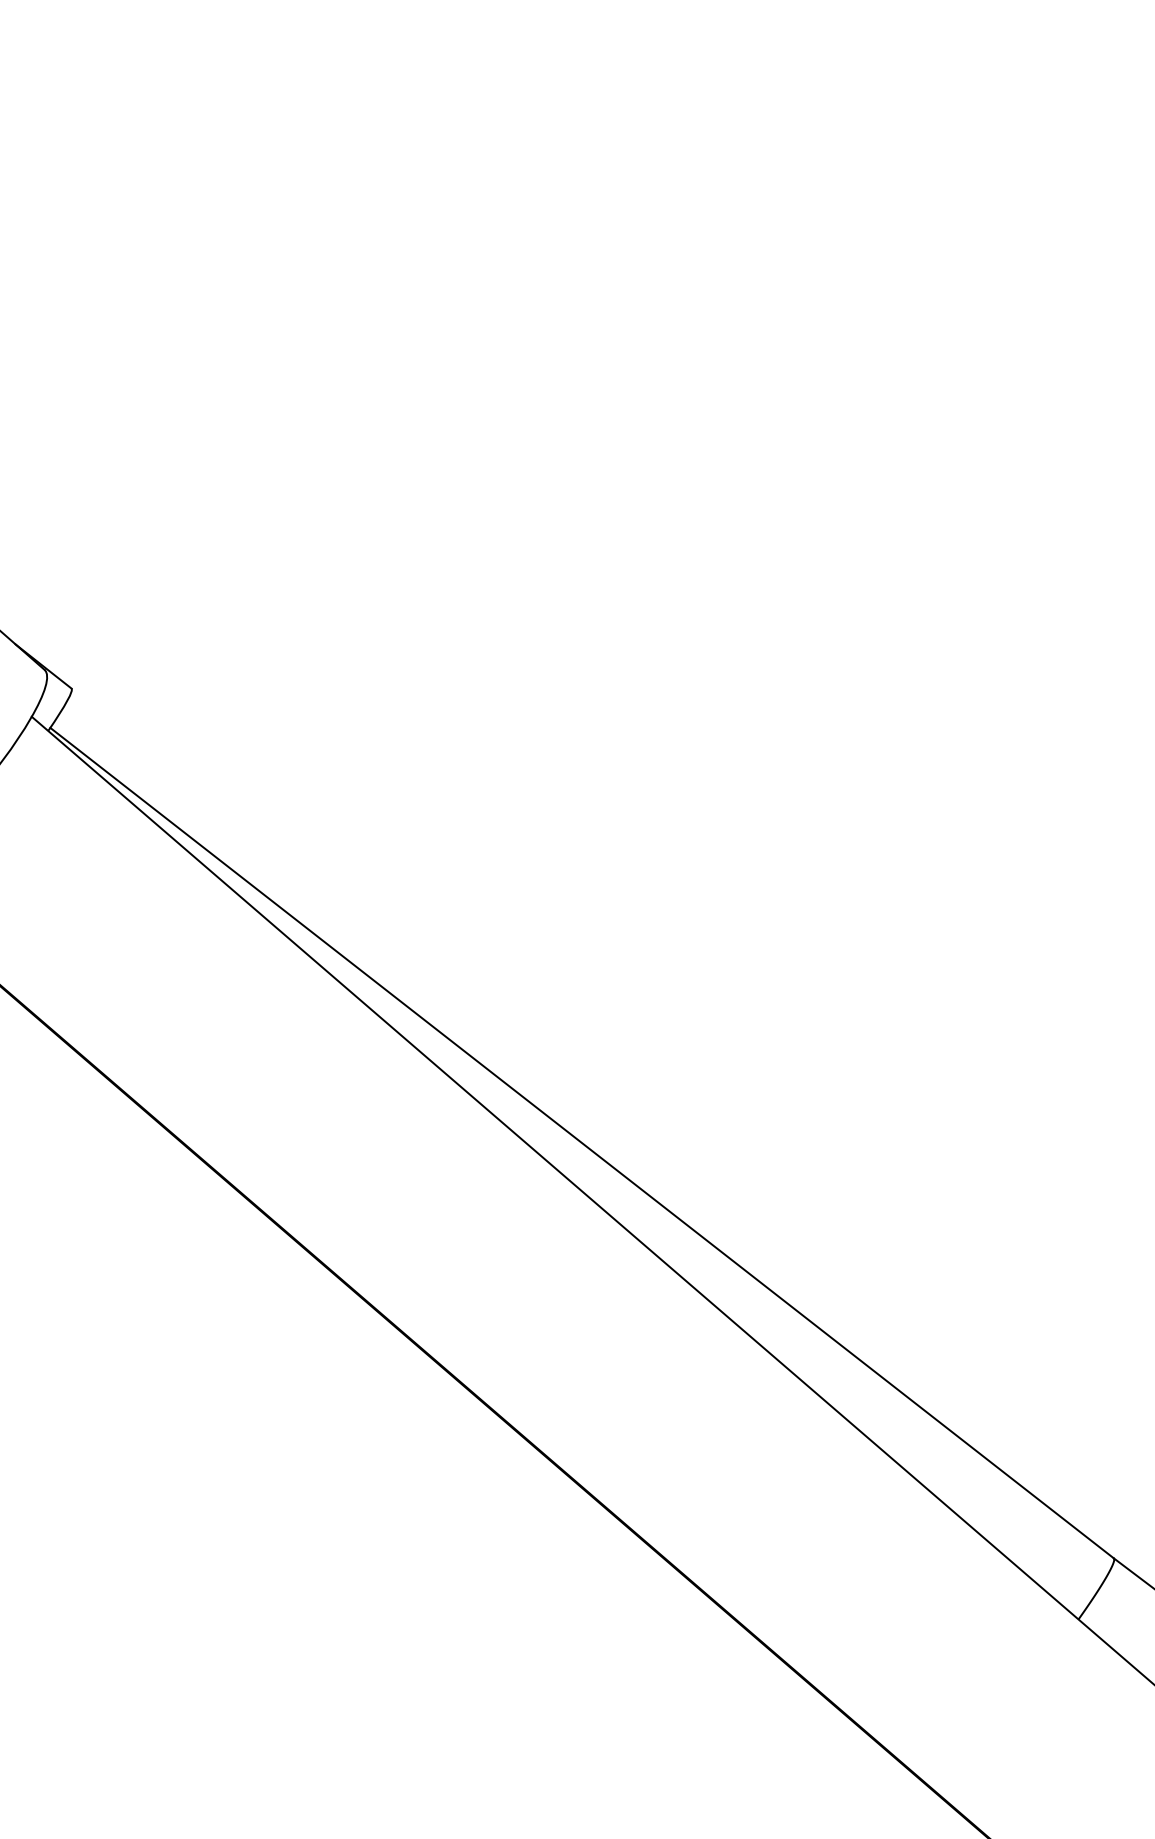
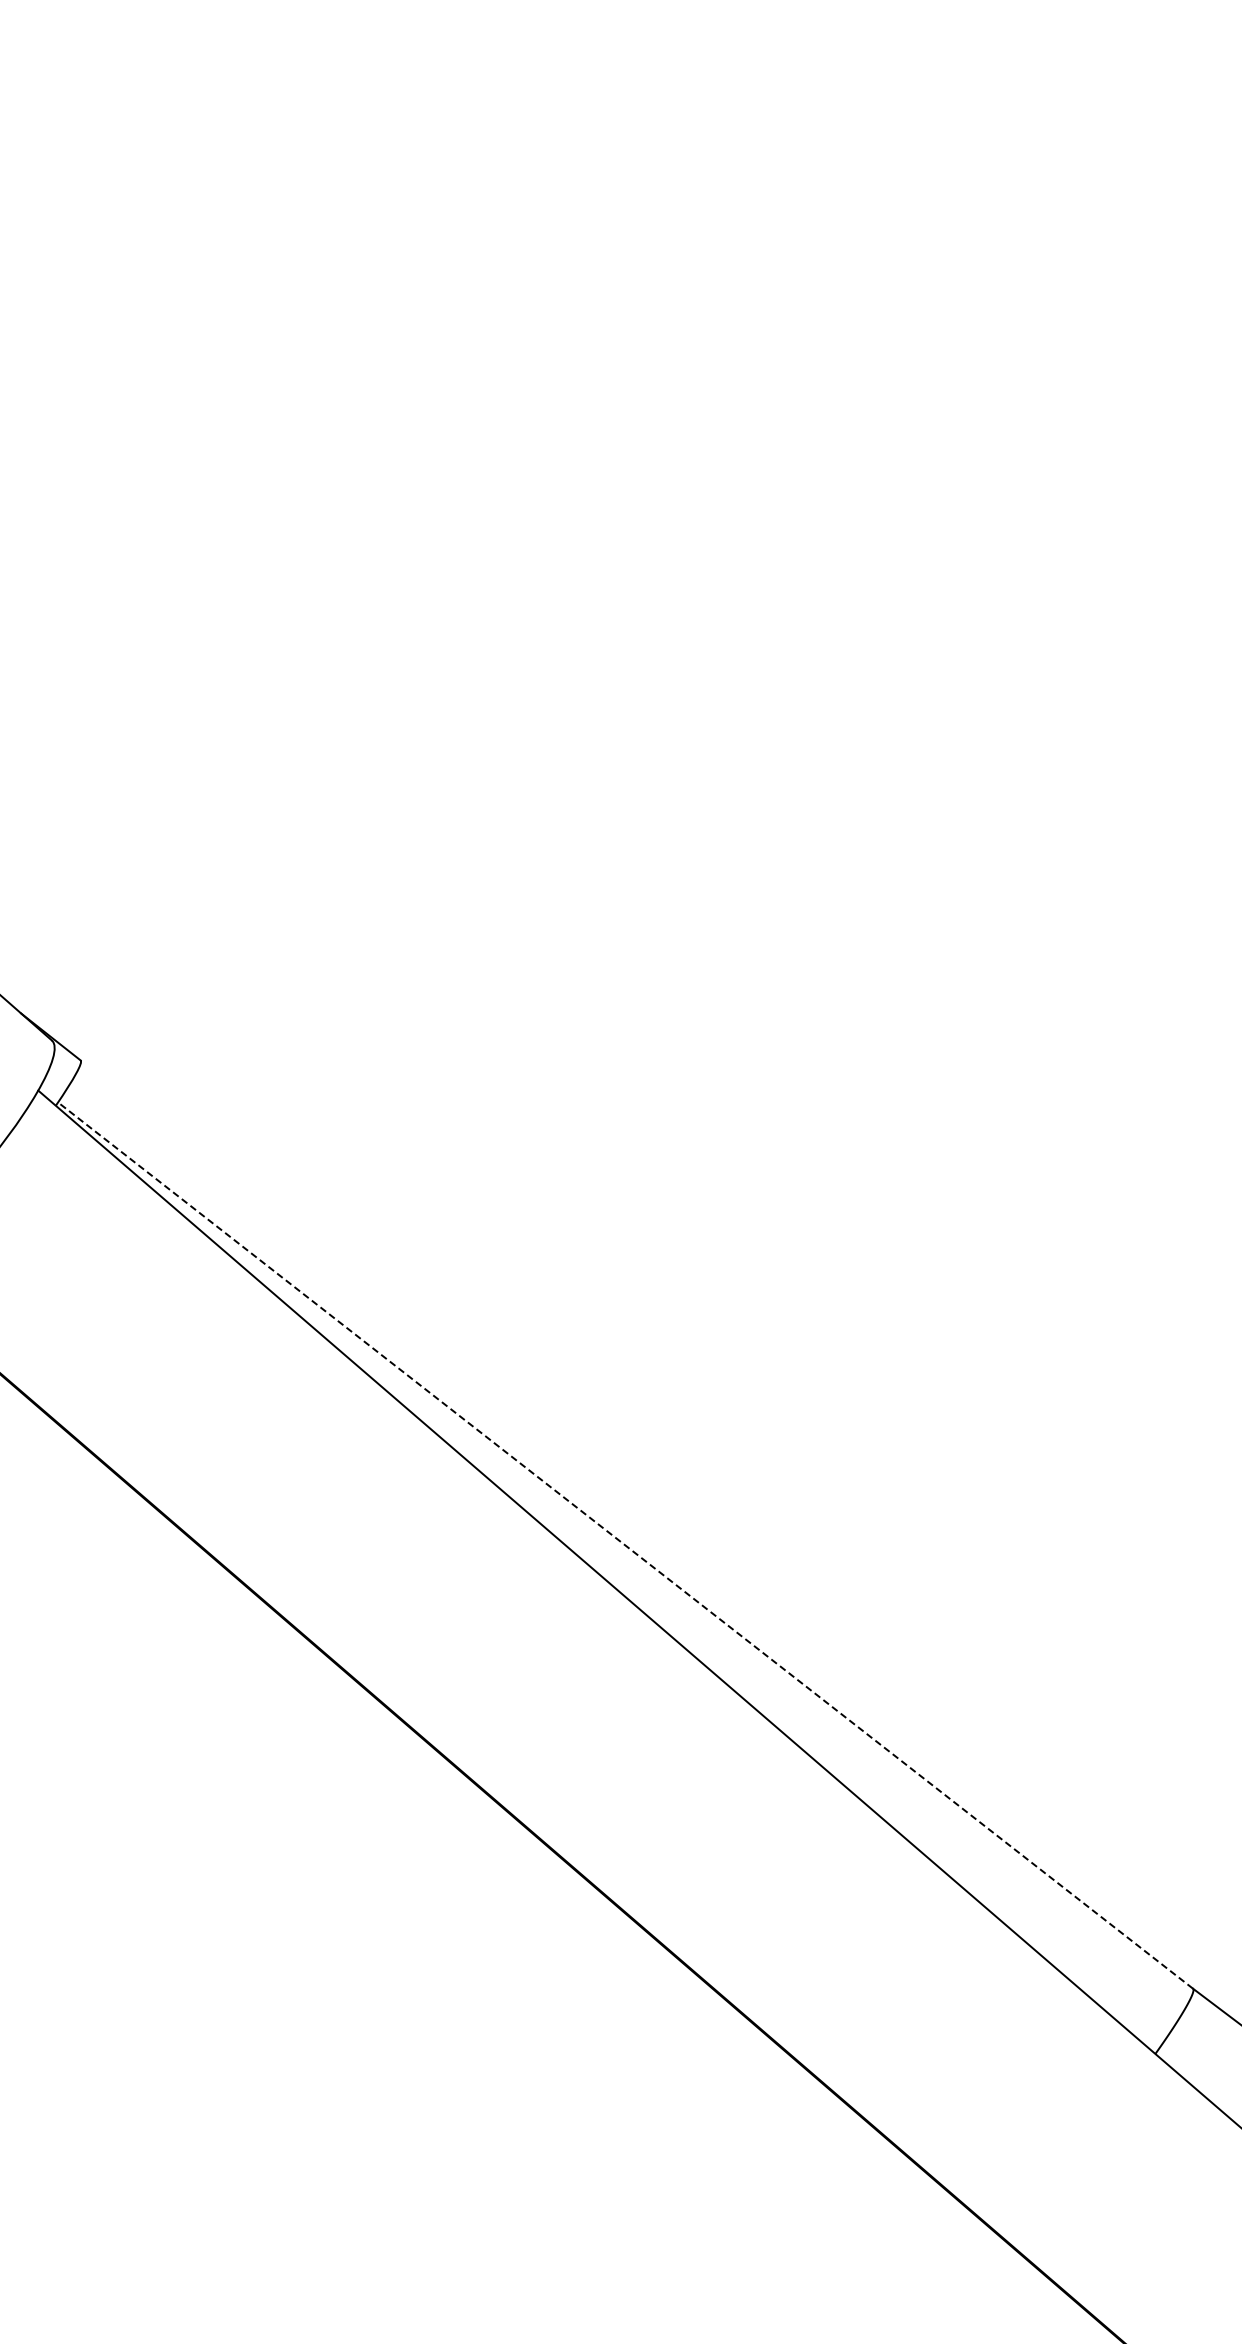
line: (582, 1143) -> (625, 1545), solid -> dashed

